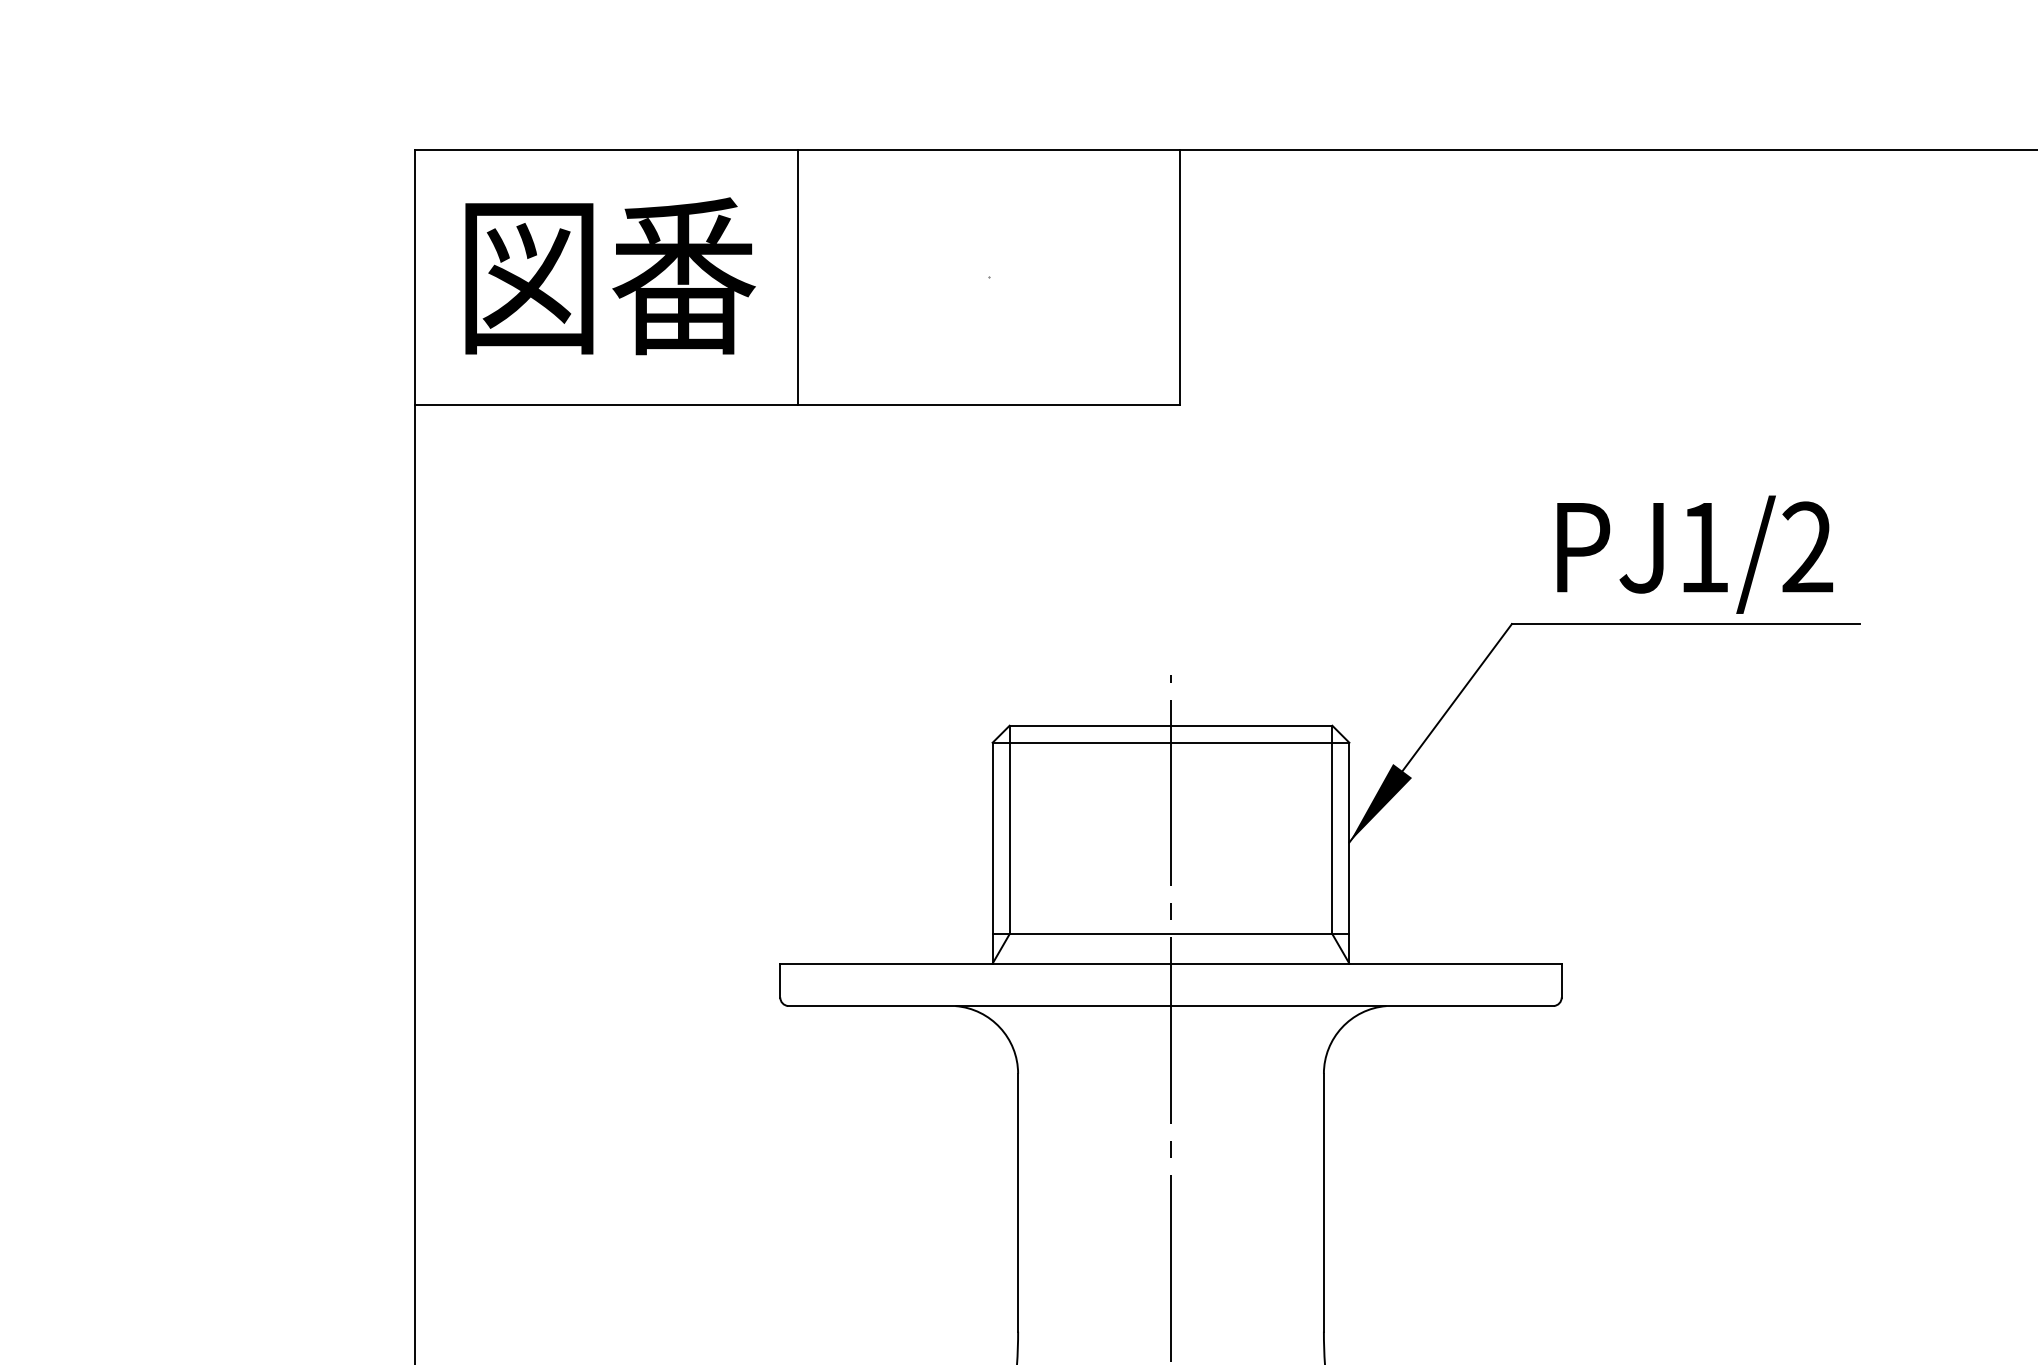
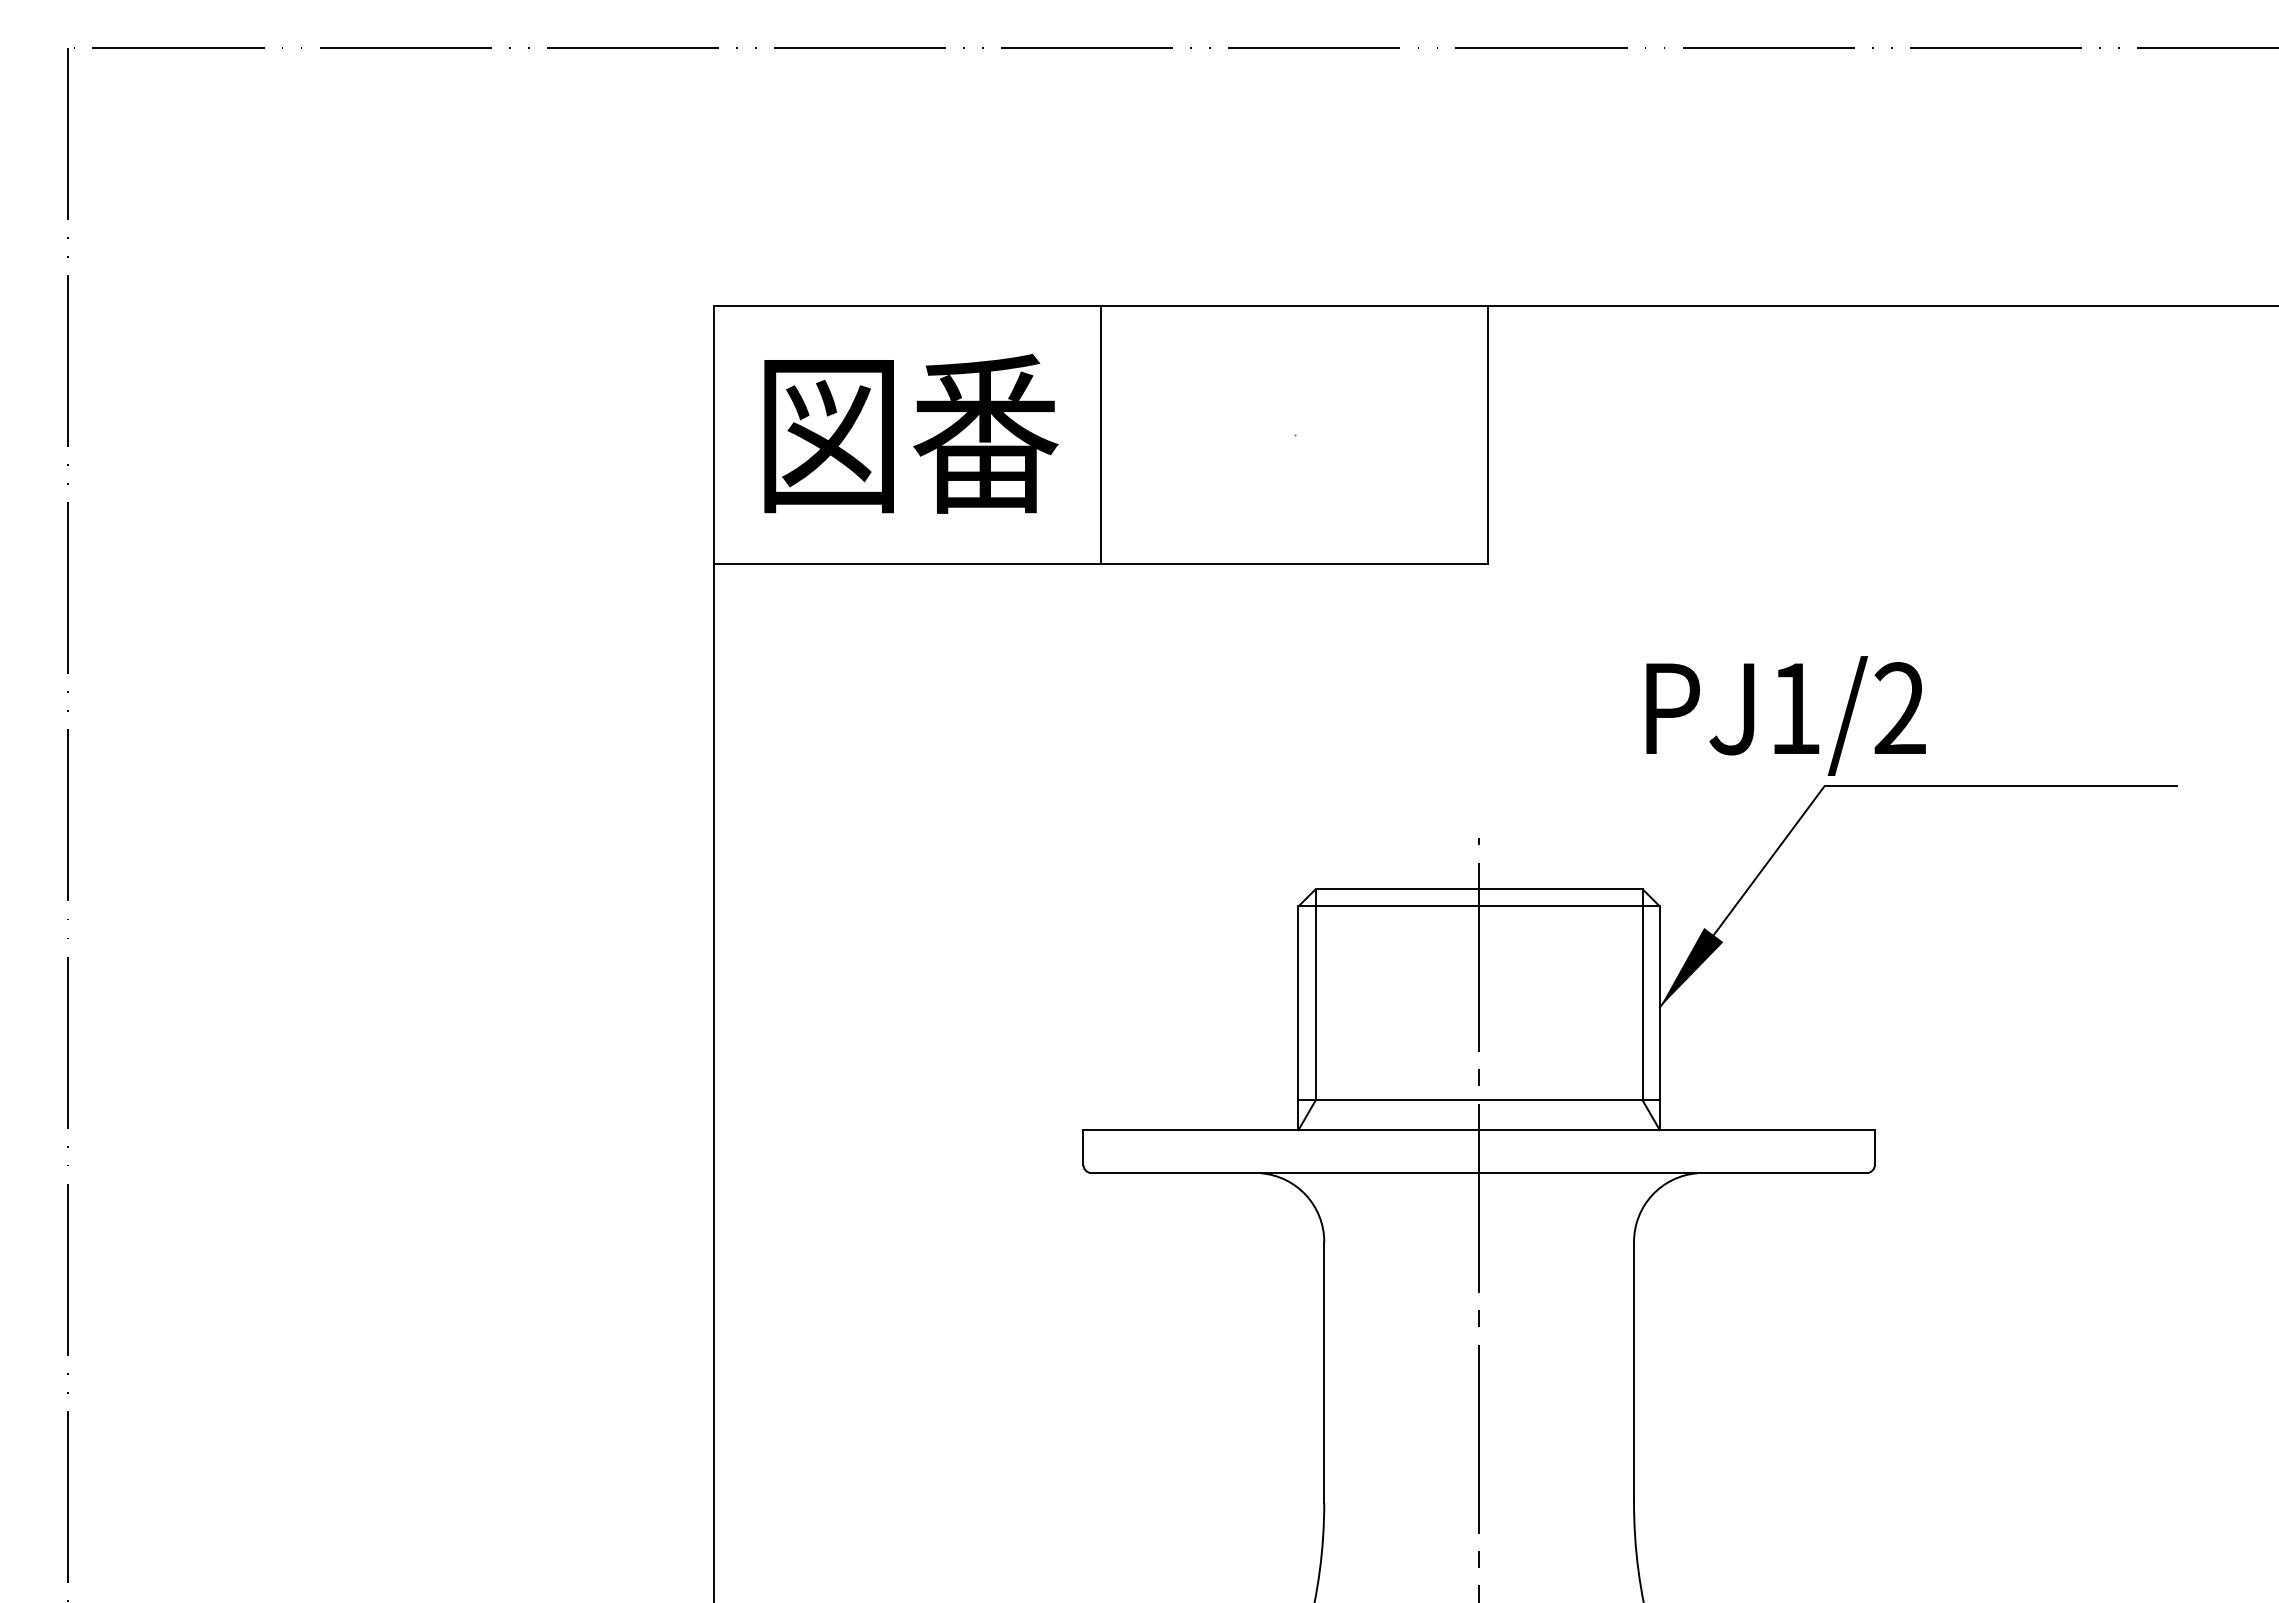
text: (1694, 554) -> (1785, 715), moved

